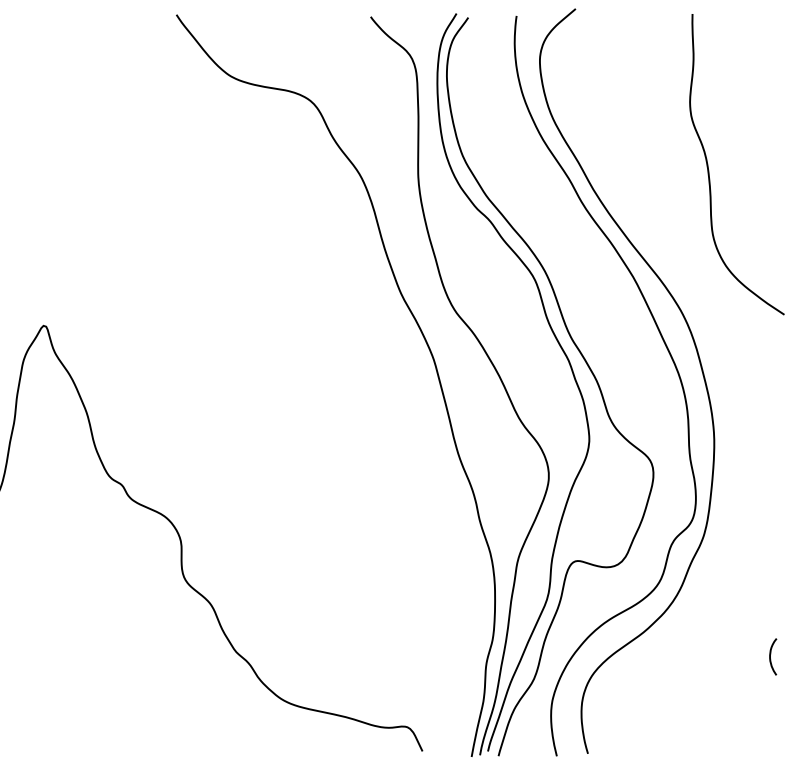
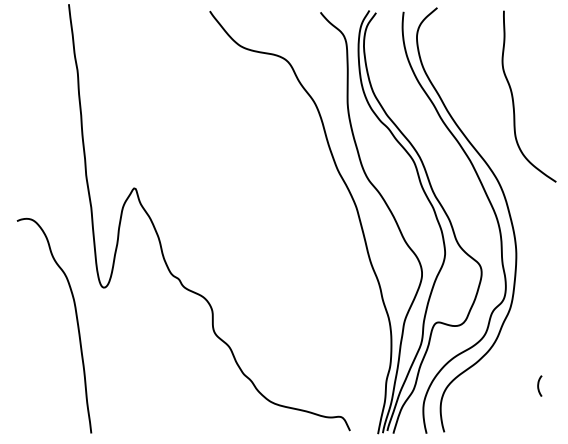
curve: (772, 654) -> (539, 384), moved

